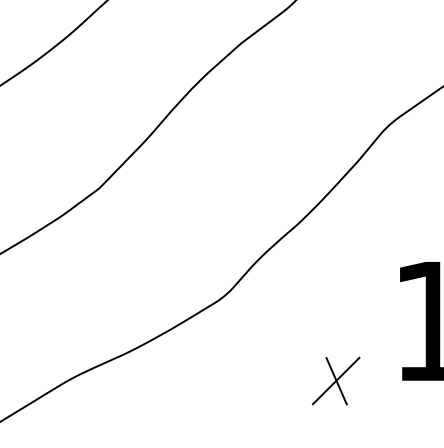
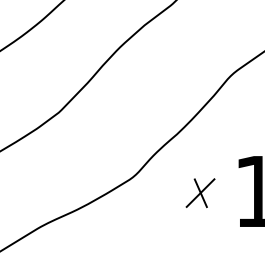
part: (336, 379) -> (200, 192), moved

